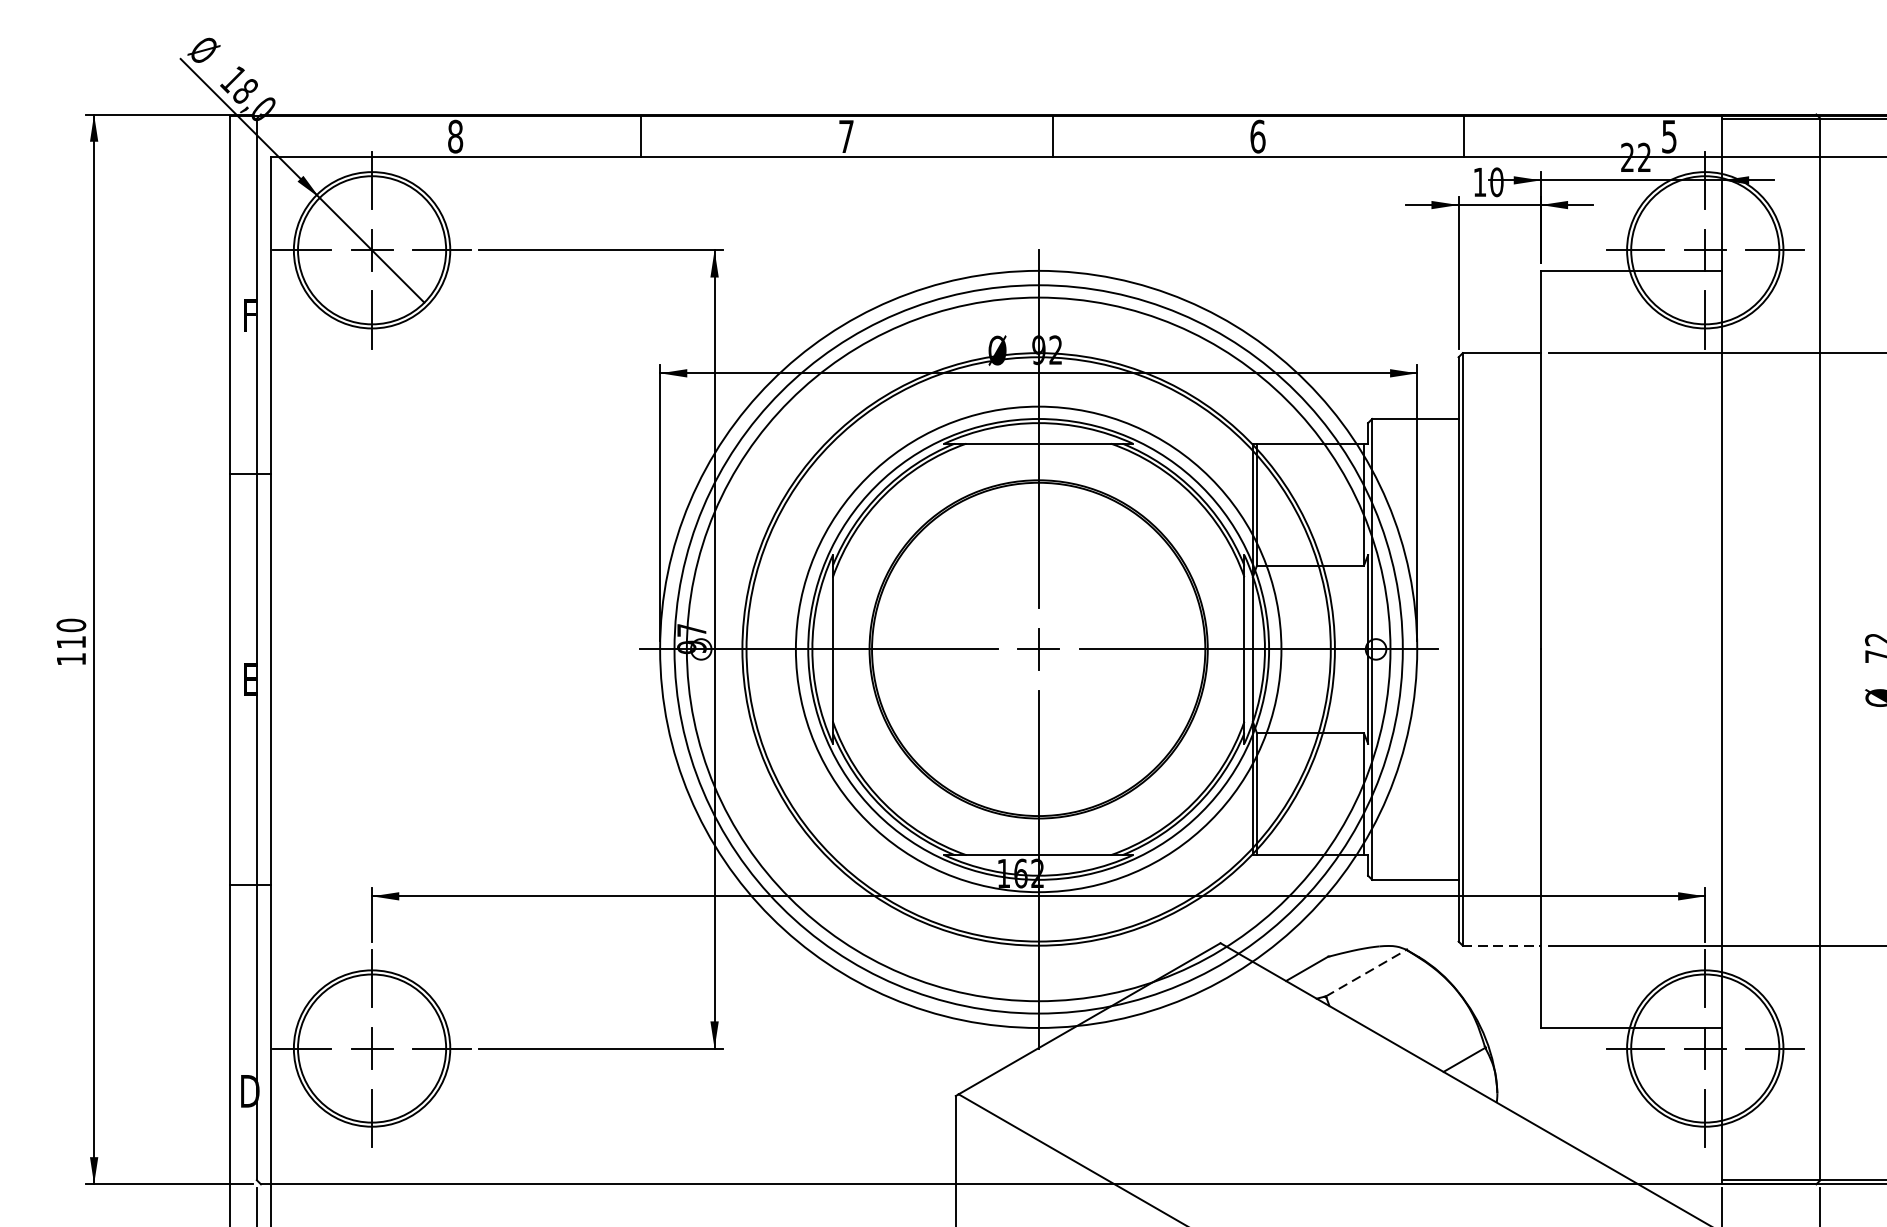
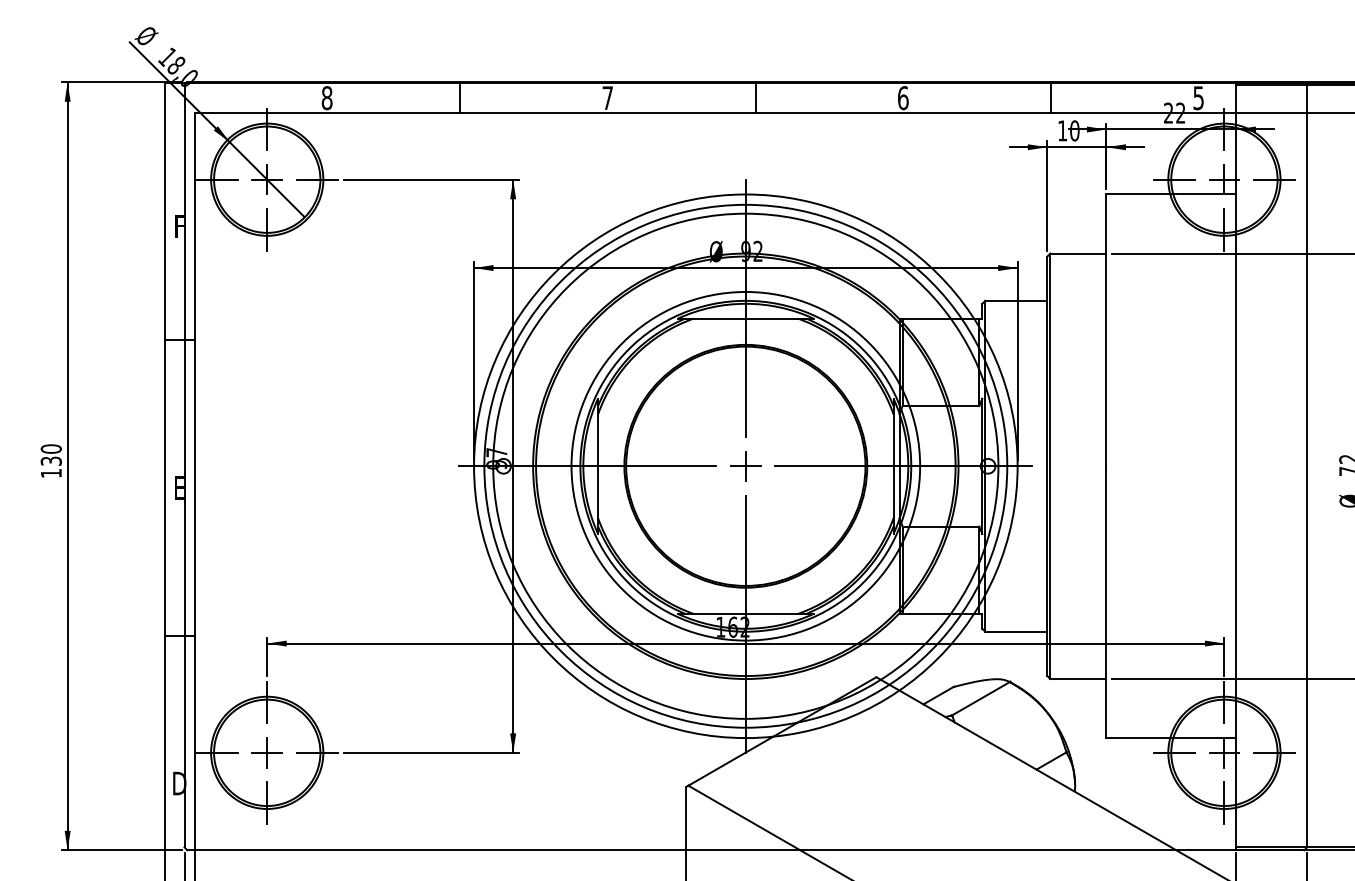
text: (70, 641) -> (50, 460), 110 -> 130
line: (1502, 946) -> (1078, 679), dashed -> solid
line: (1366, 972) -> (981, 698), dashed -> solid

